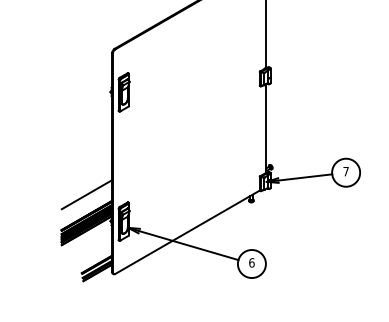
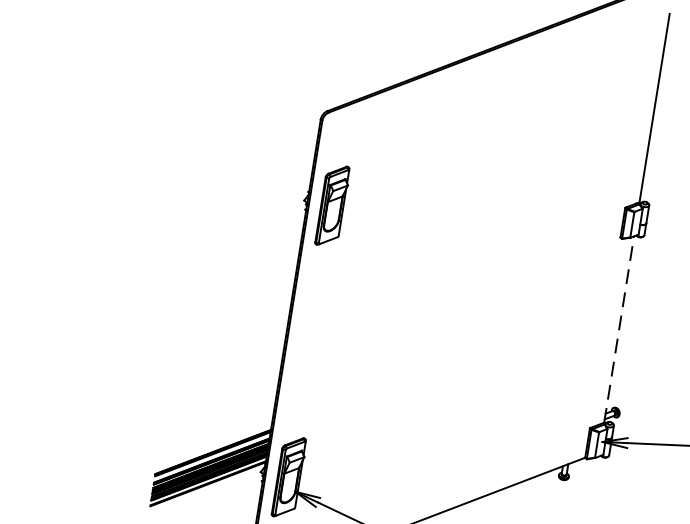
line: (266, 128) -> (619, 329), solid -> dashed
line: (86, 194) -> (219, 407), removed

